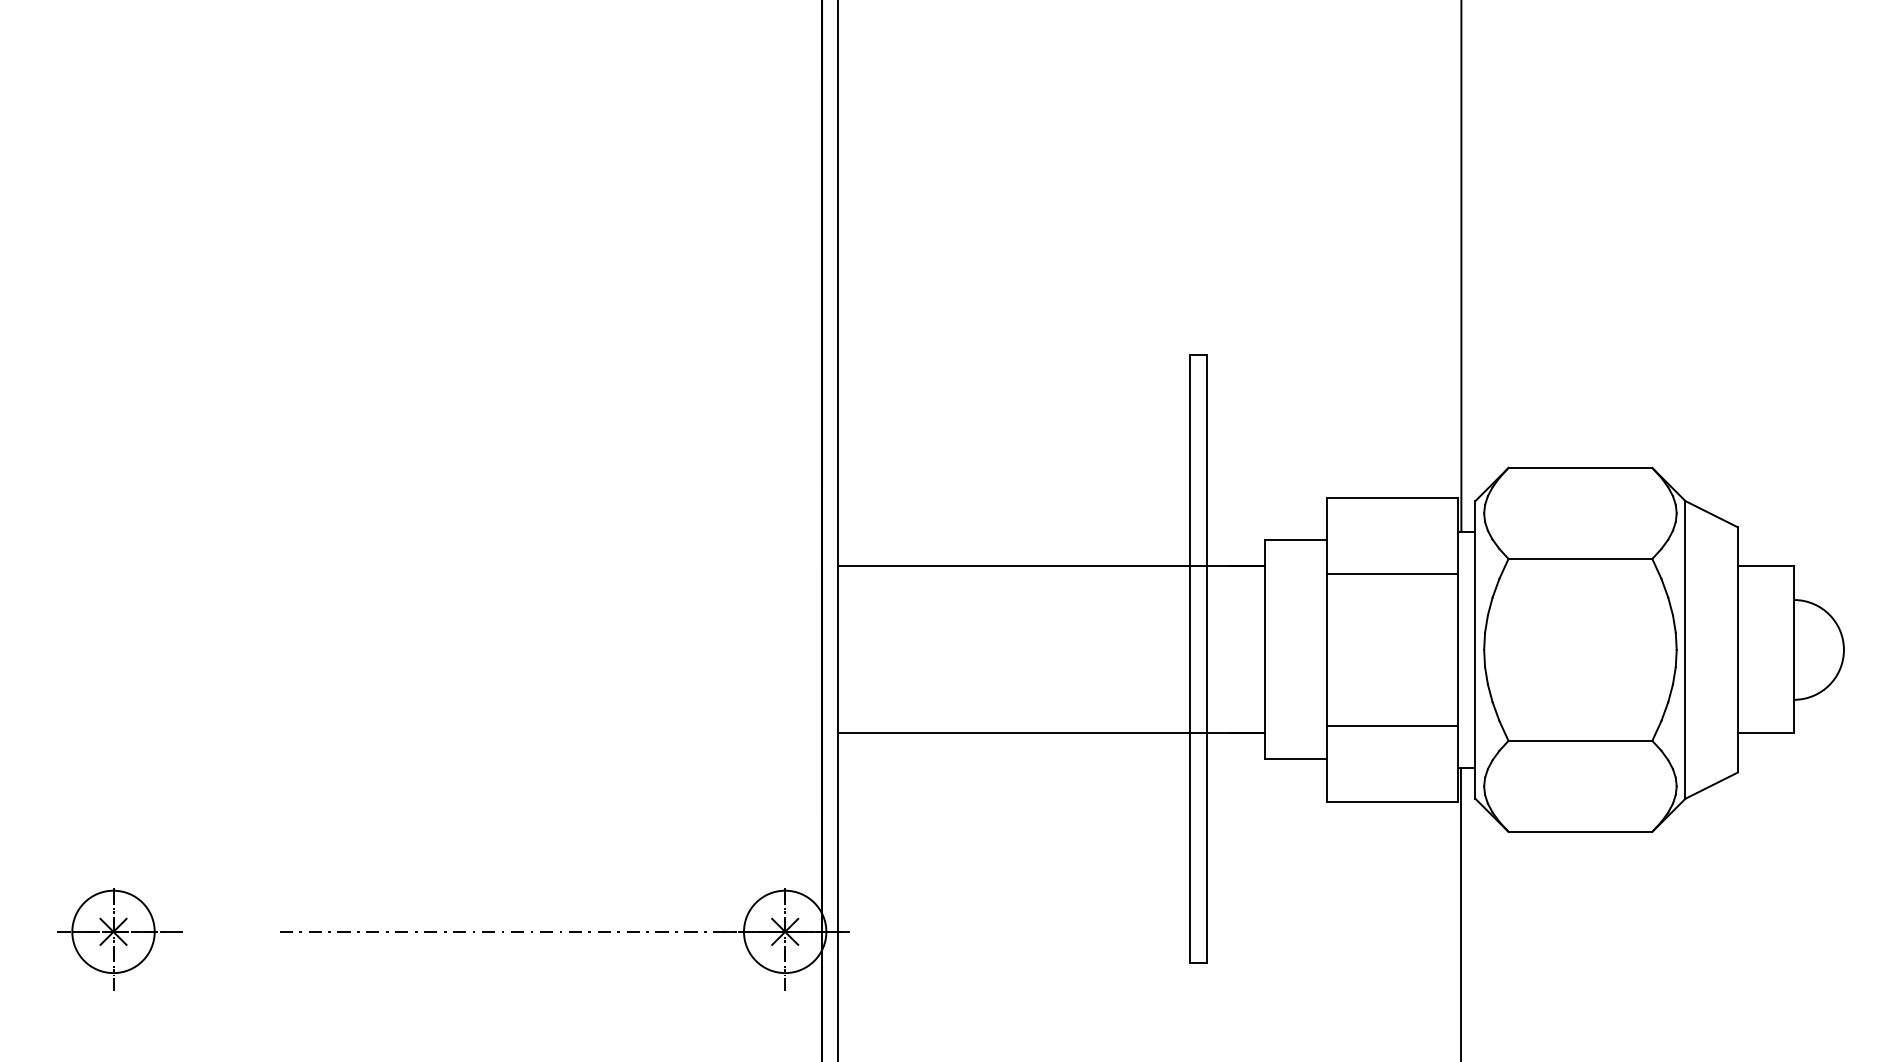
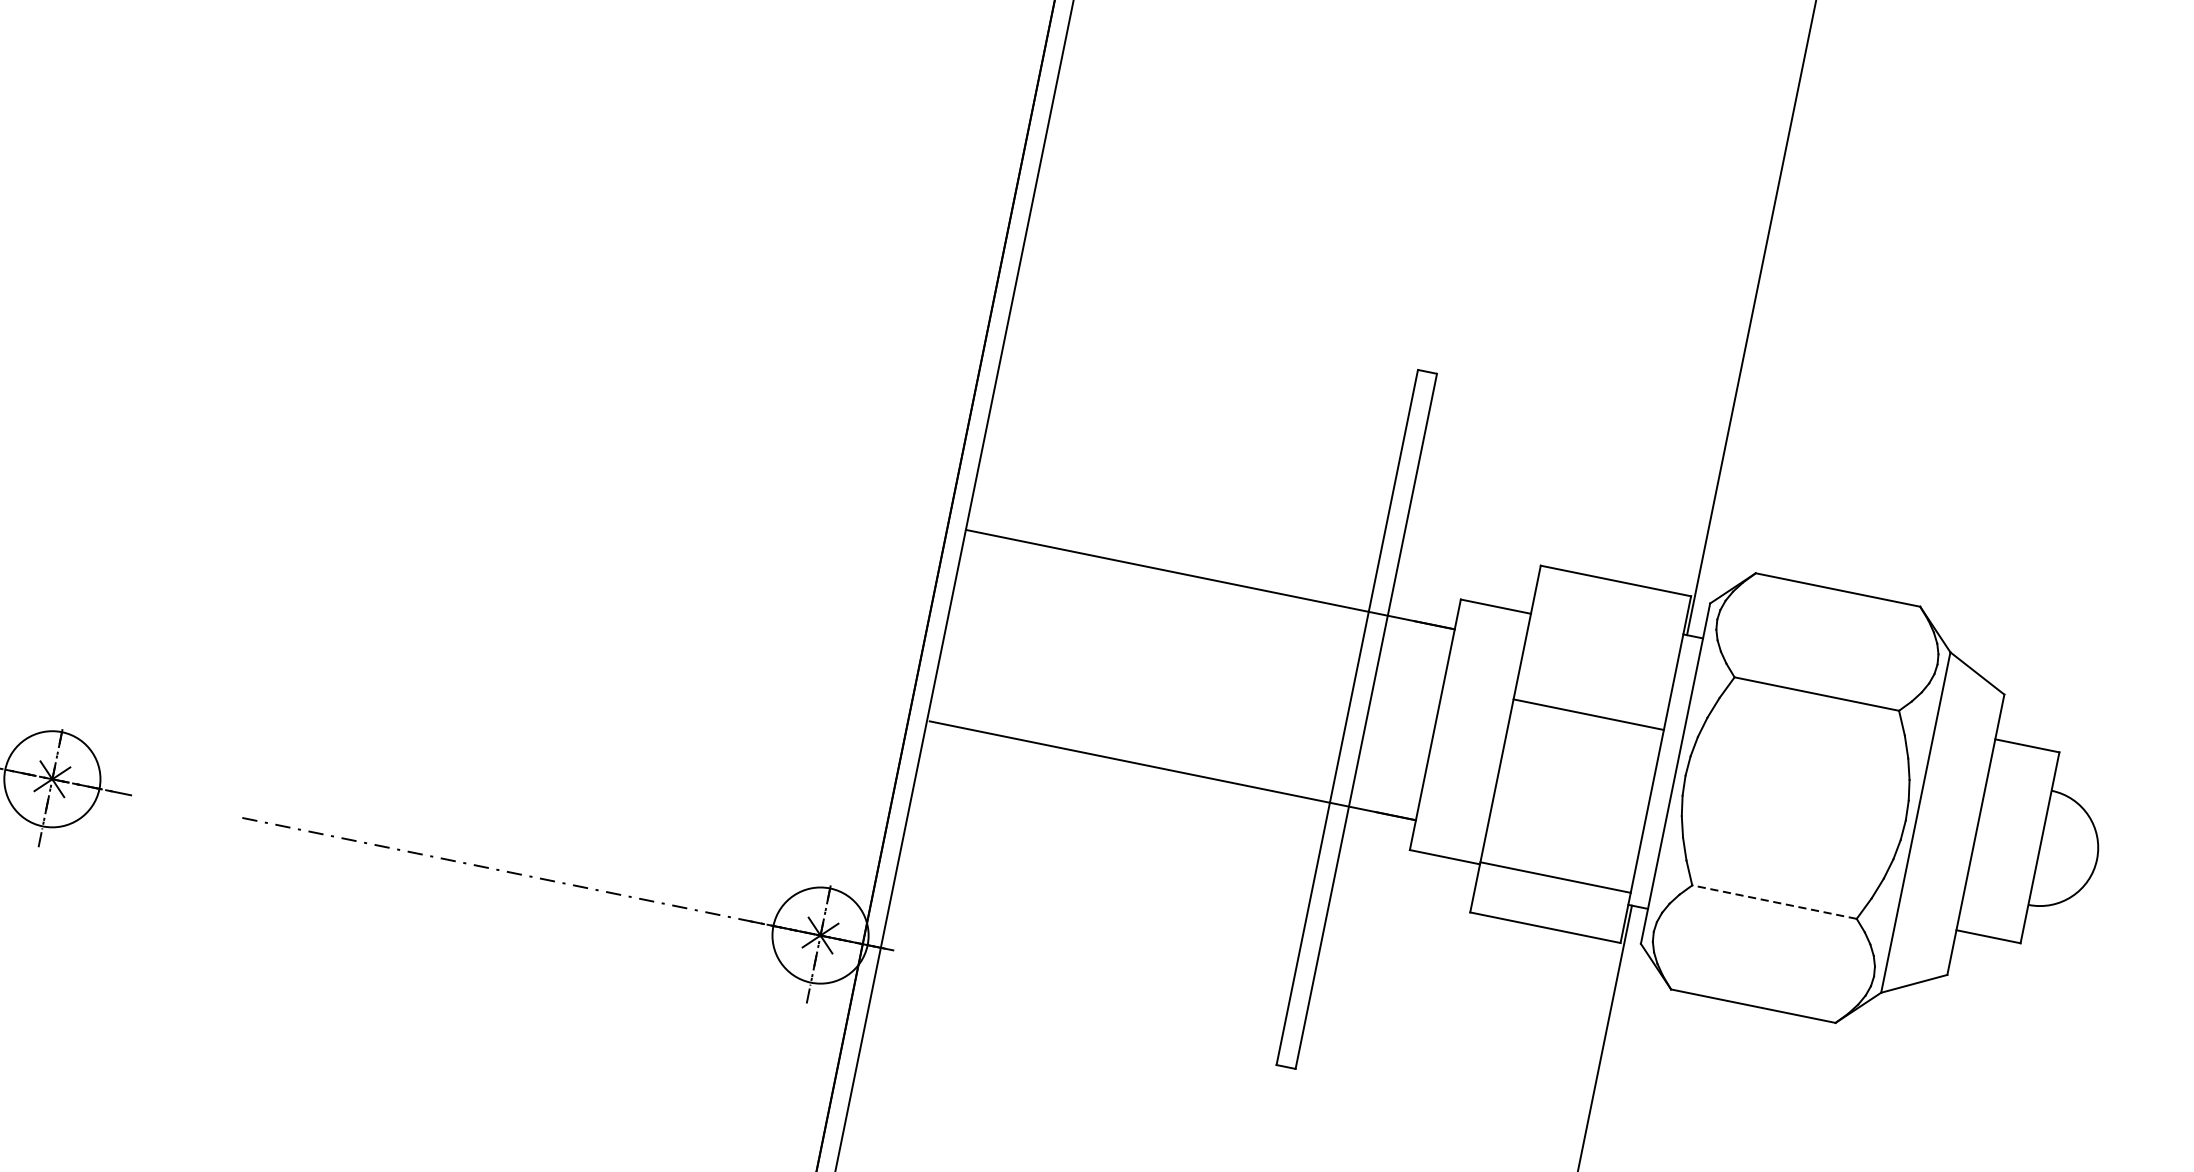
line: (1392, 574) -> (1588, 715), moved
line: (1392, 725) -> (1555, 877), moved
line: (1580, 740) -> (1774, 901), solid -> dashed

